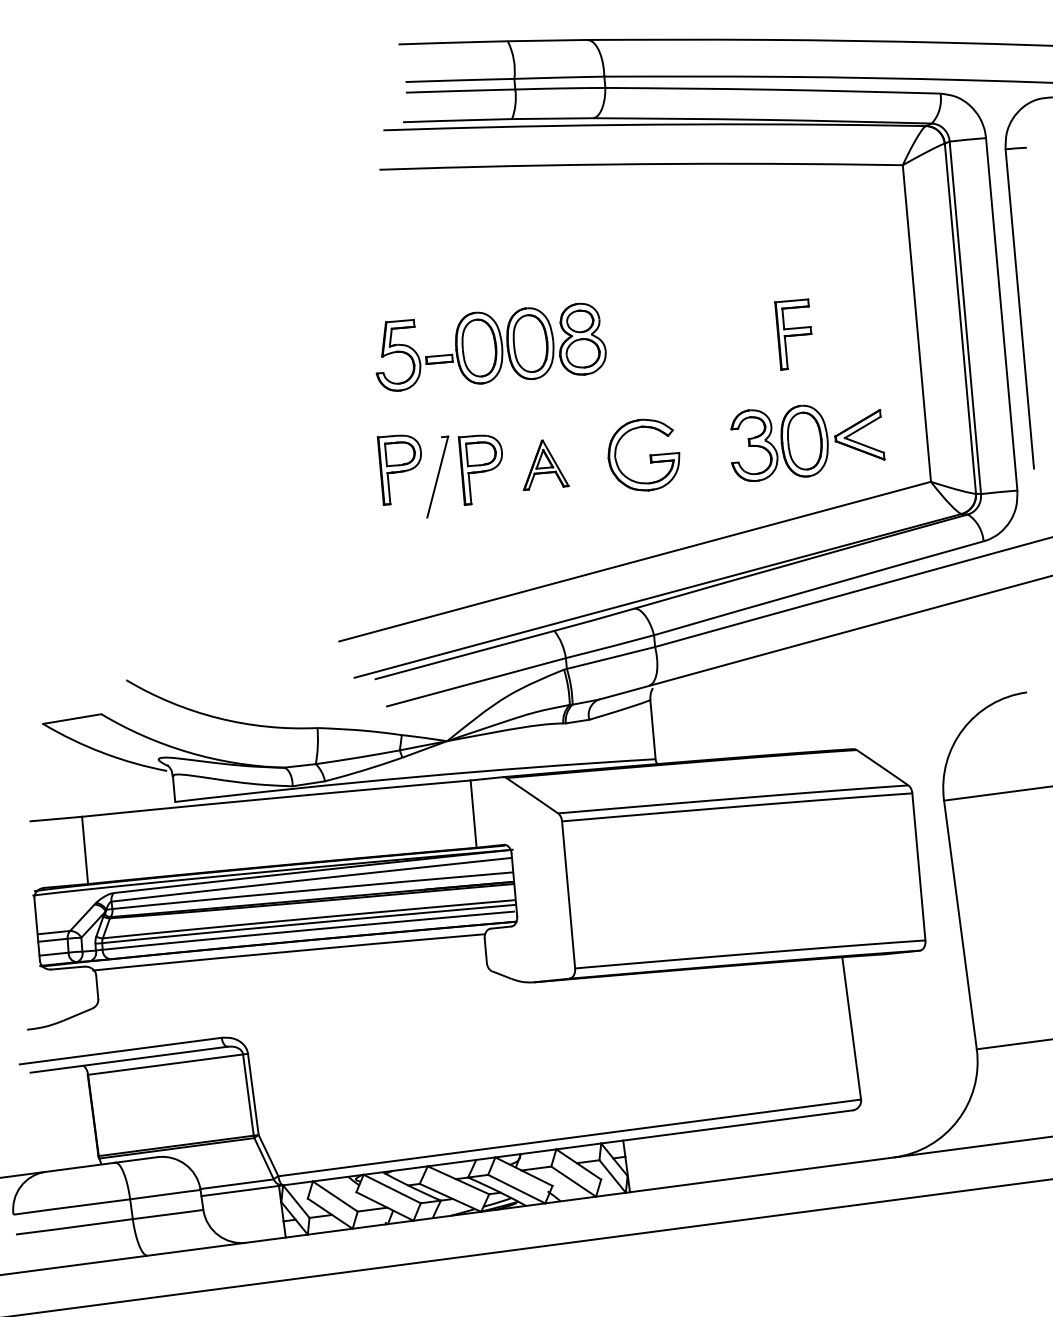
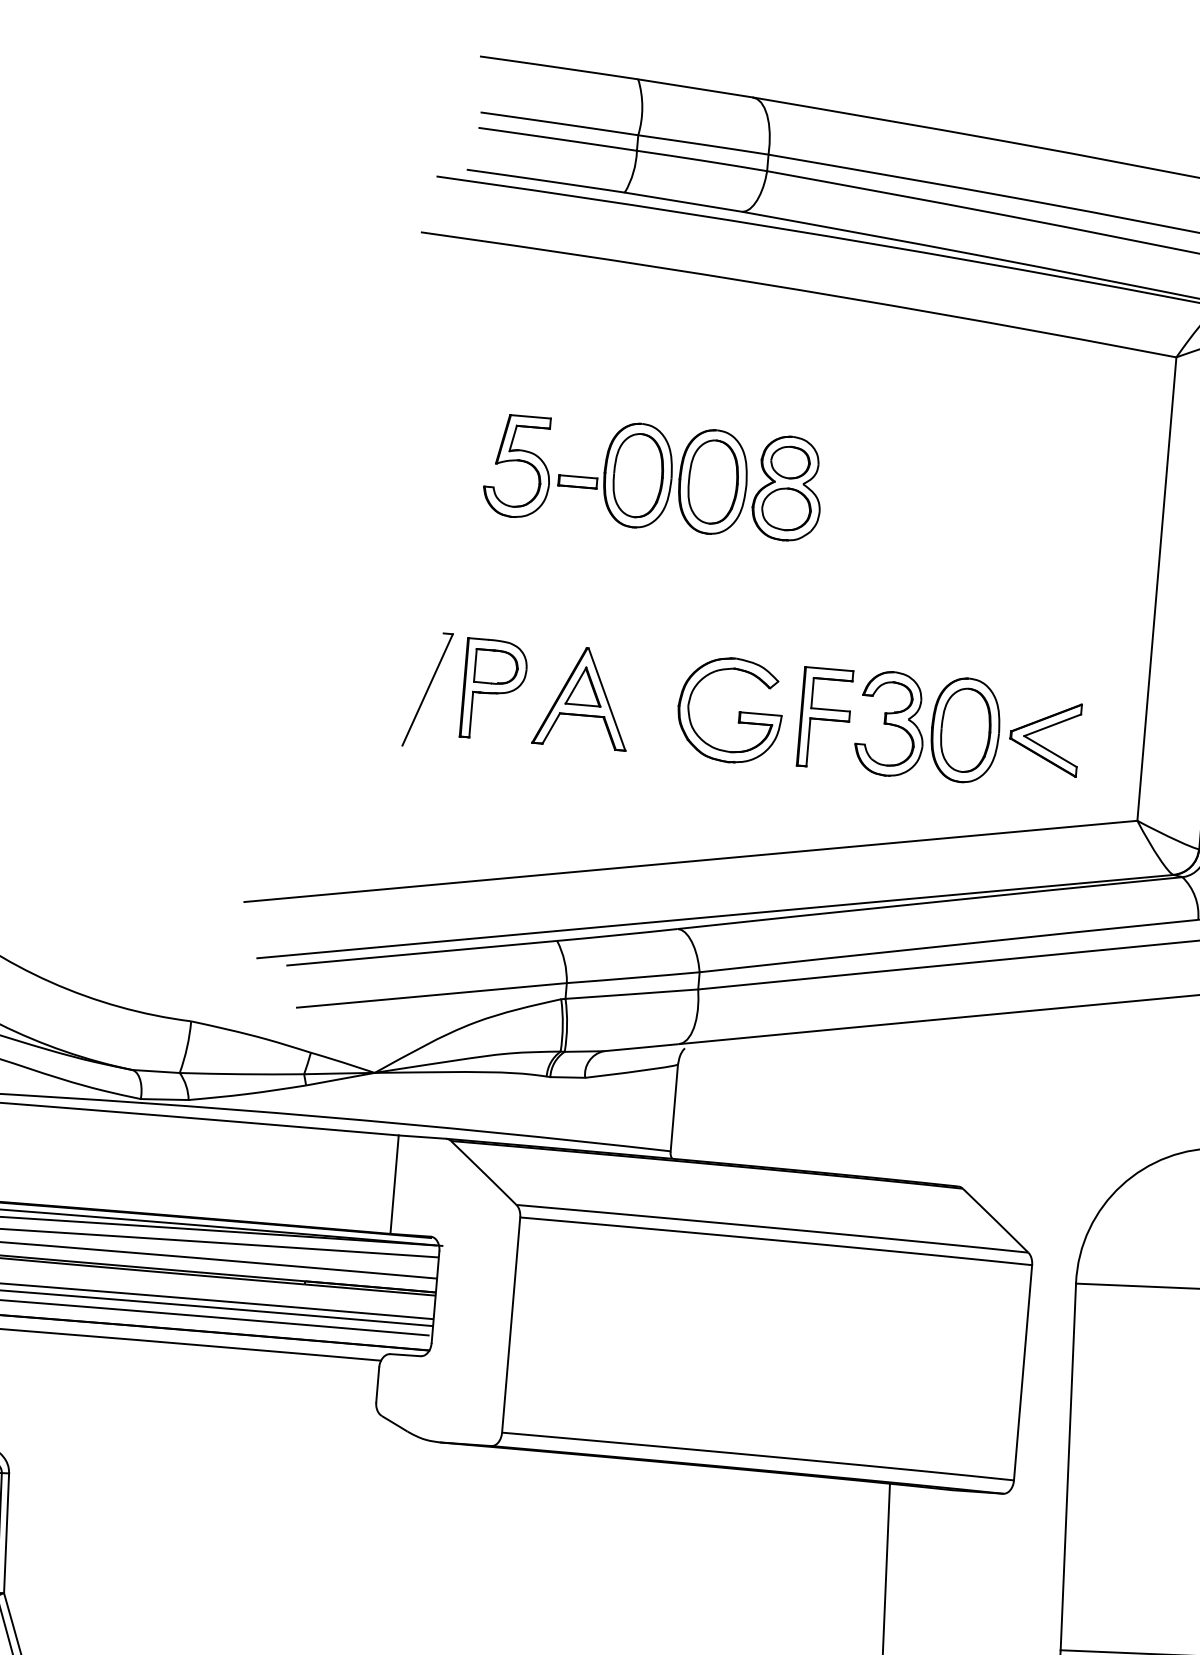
part: (793, 334) -> (823, 717), moved
part: (490, 346) -> (654, 476), moved
part: (546, 465) -> (587, 700), size x1.43
part: (398, 469) -> (372, 669), removed

